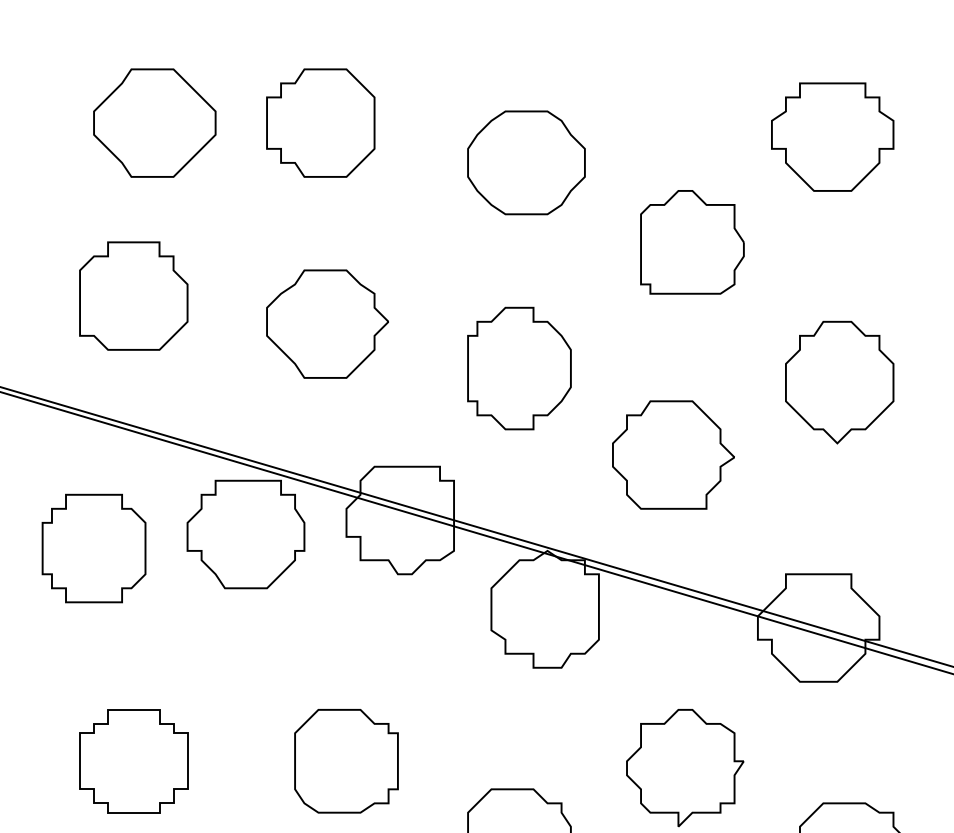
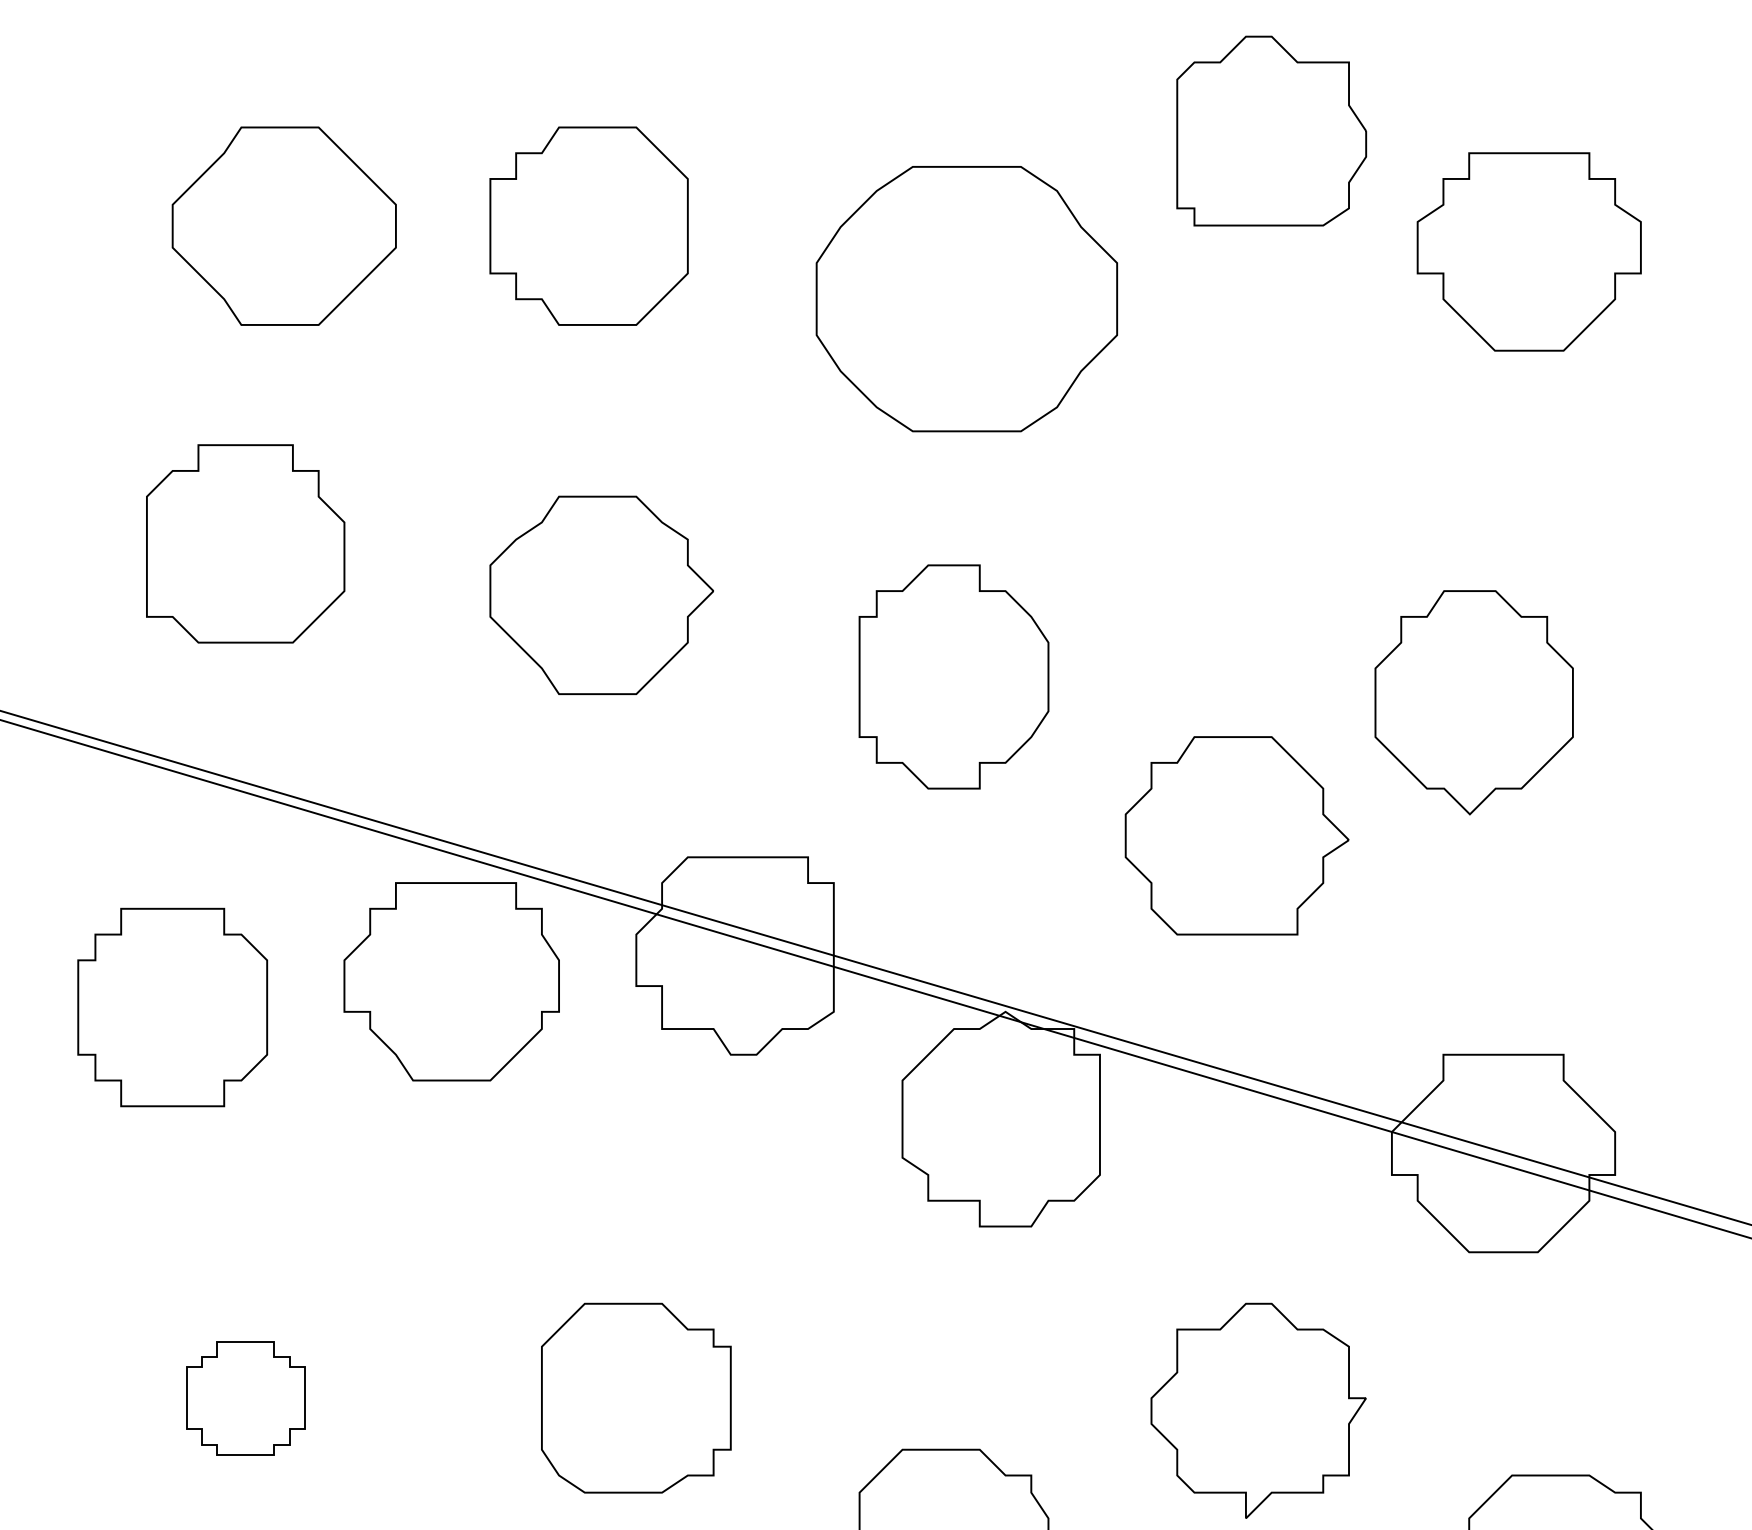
part: (526, 162) -> (966, 298), size x1.4
part: (692, 242) -> (1271, 131), moved
part: (839, 382) -> (1473, 702), moved
part: (133, 761) -> (245, 1398), size x0.6

